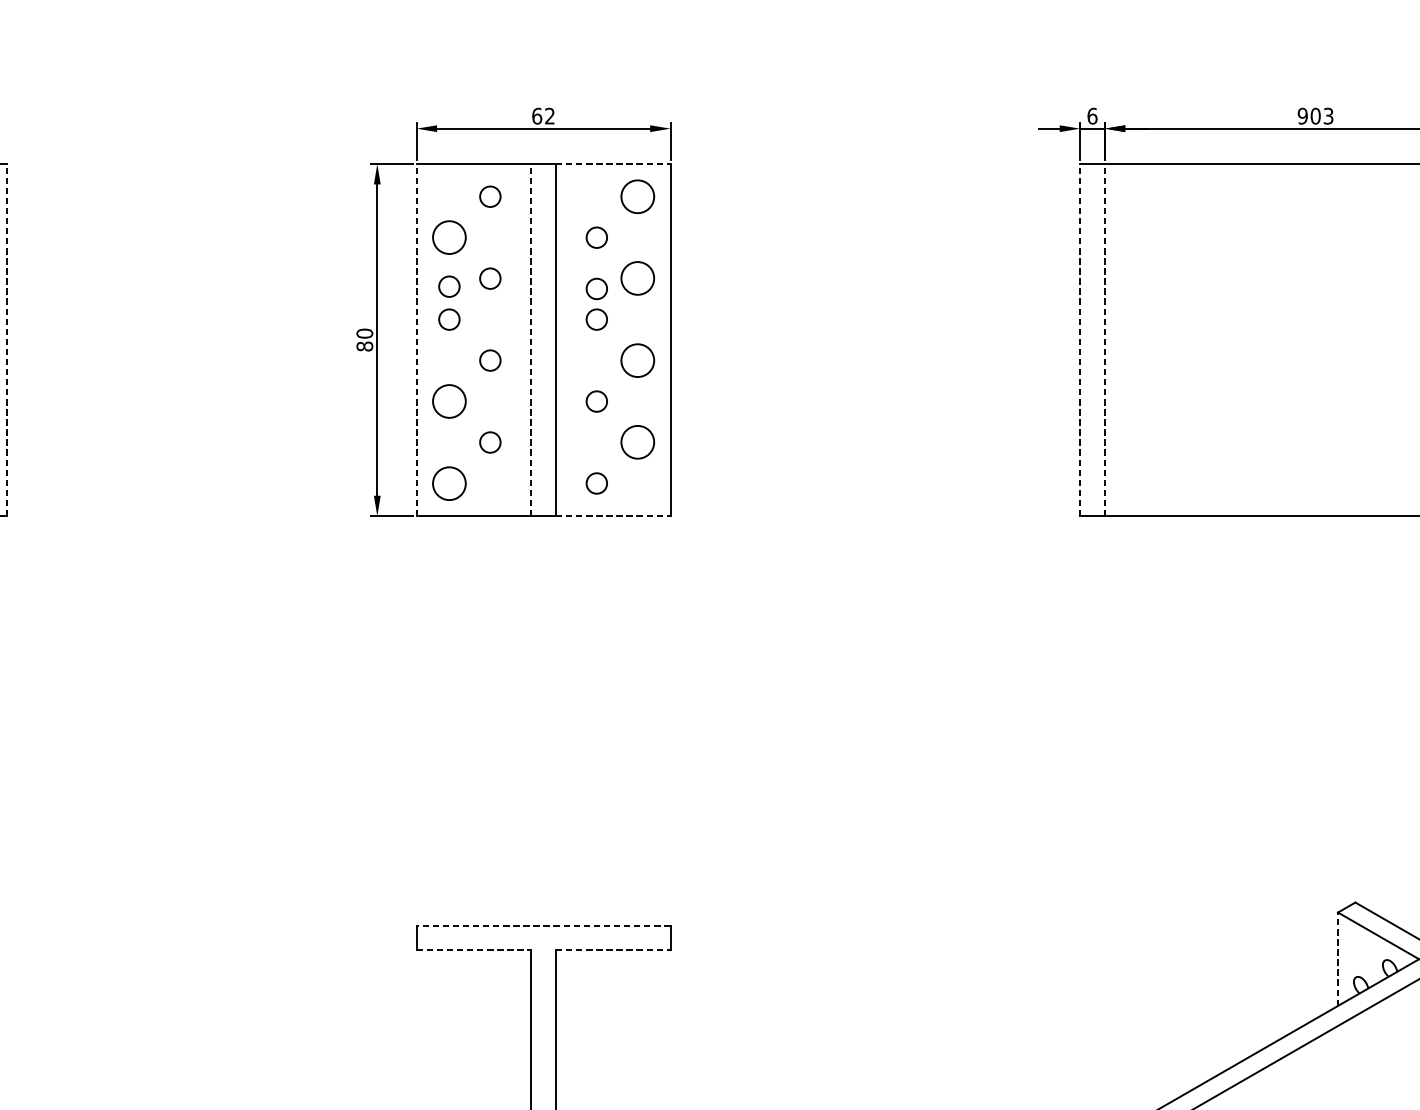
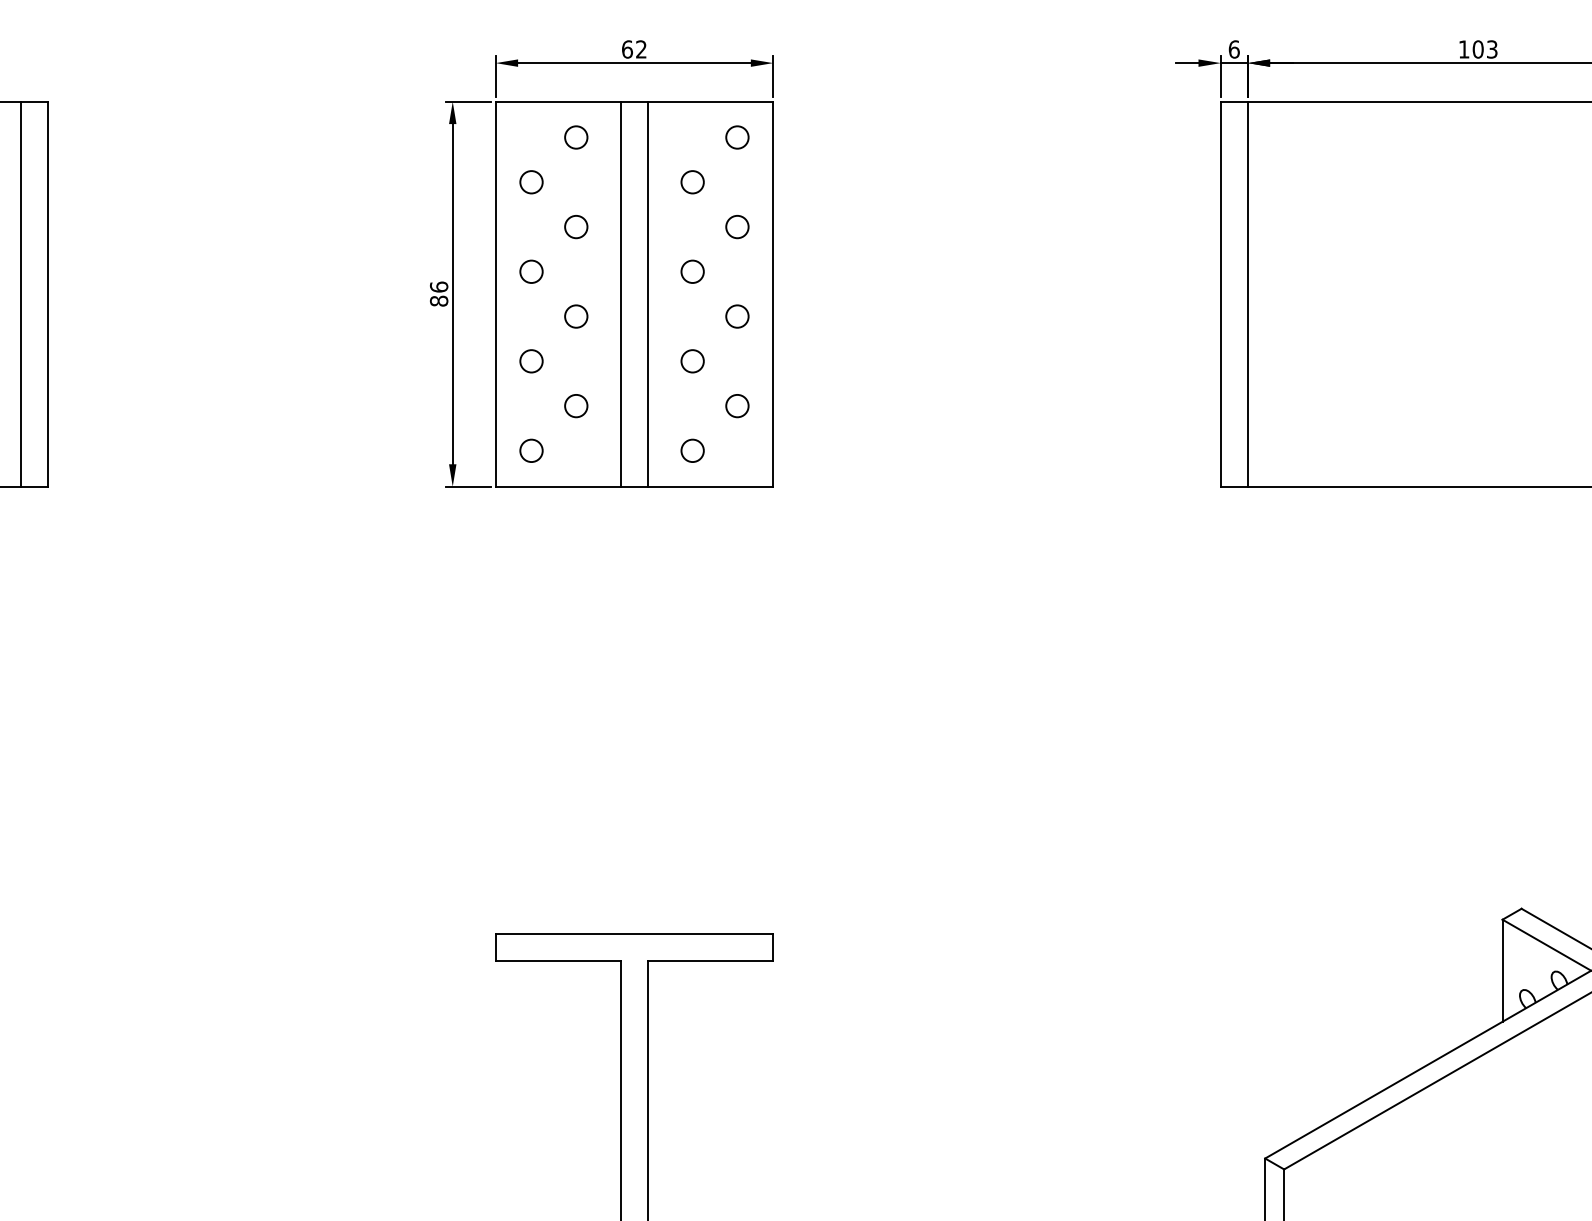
text: (1302, 116) -> (1463, 49), 903 -> 103
line: (613, 163) -> (710, 101), dashed -> solid
circle: (637, 196) -> (737, 137), size x0.62
circle: (449, 237) -> (531, 182), size x0.62
circle: (637, 279) -> (737, 227), size x0.62
circle: (449, 286) -> (531, 235), removed
circle: (596, 289) -> (692, 238), removed
text: (364, 333) -> (438, 286), 80 -> 86
line: (7, 339) -> (48, 293), dashed -> solid
line: (416, 339) -> (495, 293), dashed -> solid
line: (531, 339) -> (621, 293), dashed -> solid
line: (1079, 339) -> (1220, 293), dashed -> solid
line: (1104, 339) -> (1247, 293), dashed -> solid
circle: (637, 360) -> (737, 316), size x0.62
circle: (449, 401) -> (531, 361), size x0.62
circle: (637, 442) -> (737, 406), size x0.62
circle: (449, 483) -> (531, 450), size x0.62
line: (613, 516) -> (710, 486), dashed -> solid
line: (543, 926) -> (634, 934), dashed -> solid
line: (474, 950) -> (558, 961), dashed -> solid
line: (613, 950) -> (710, 961), dashed -> solid
line: (1337, 959) -> (1502, 970), dashed -> solid

